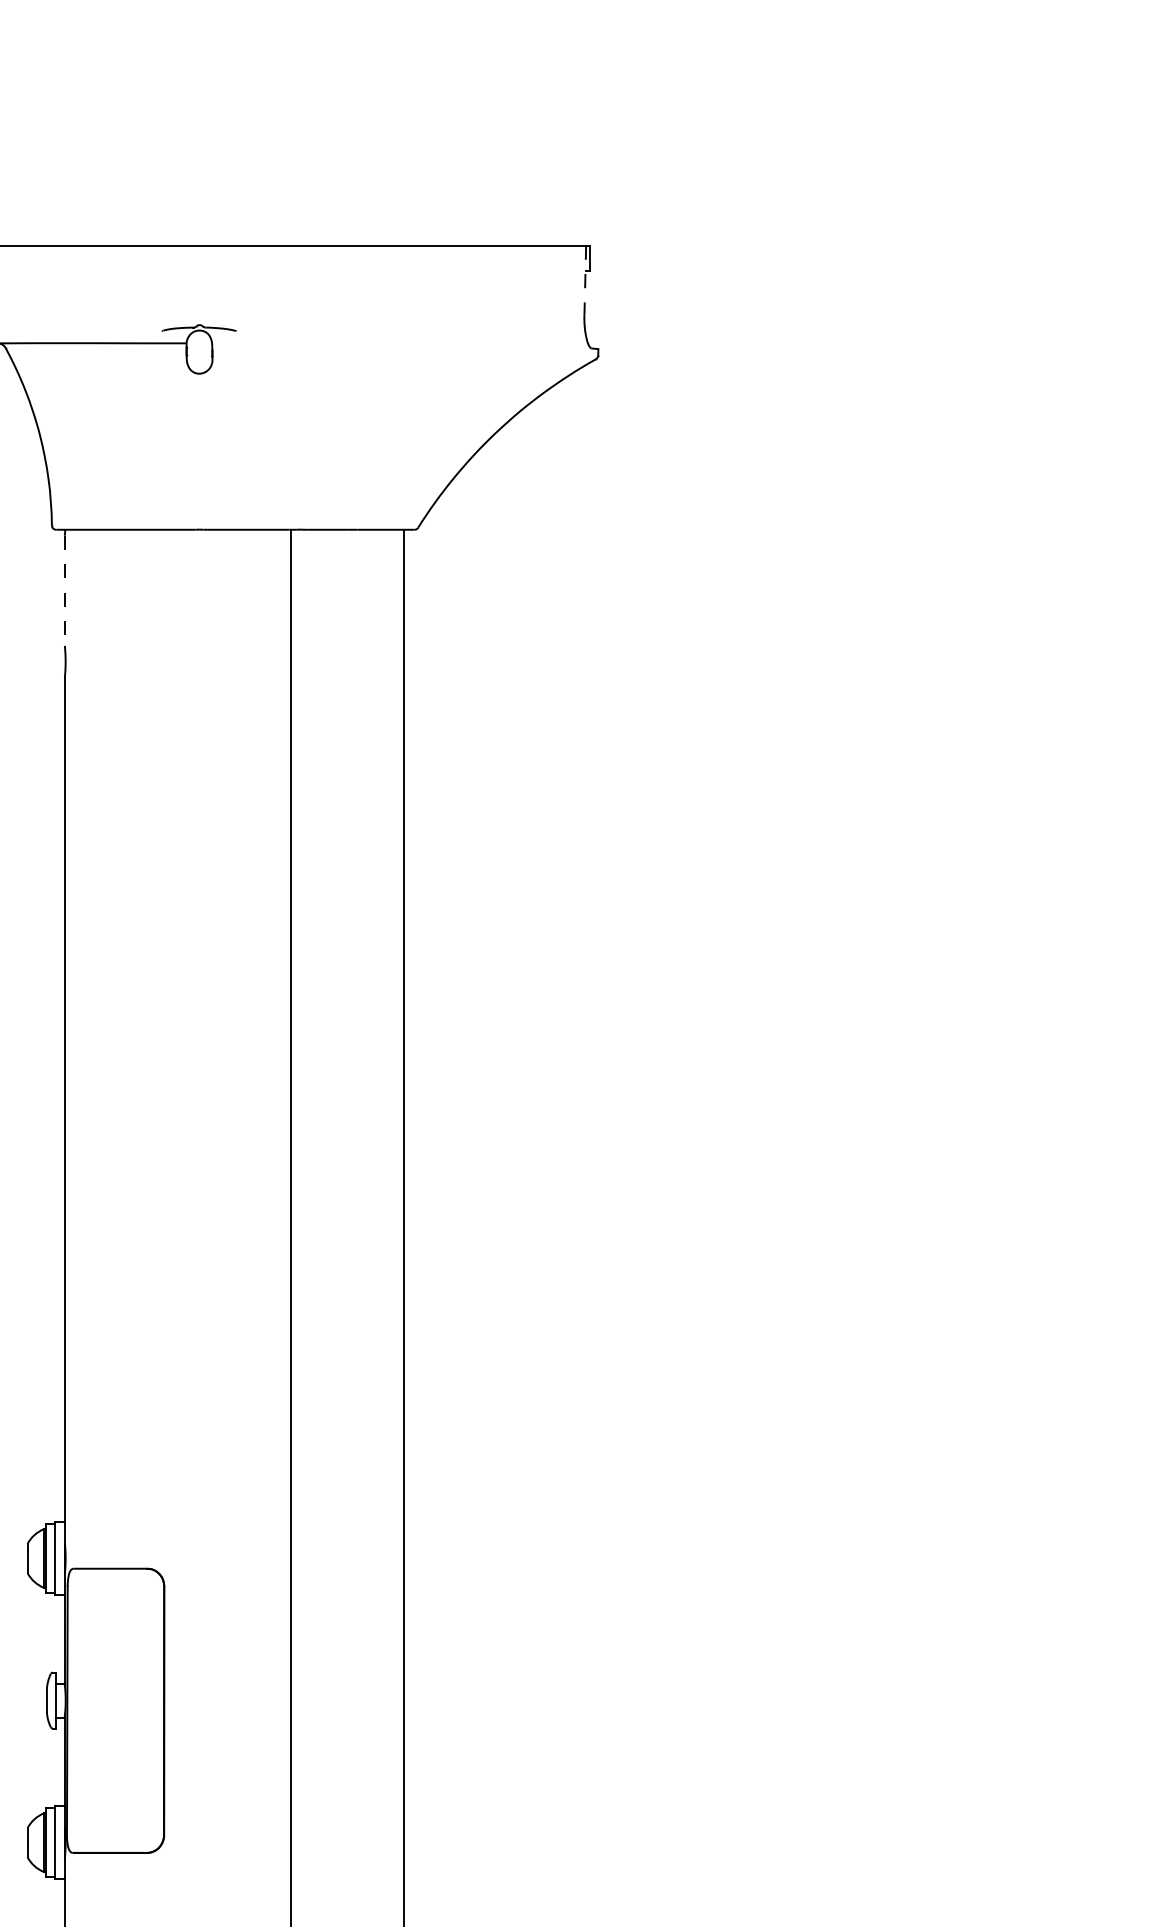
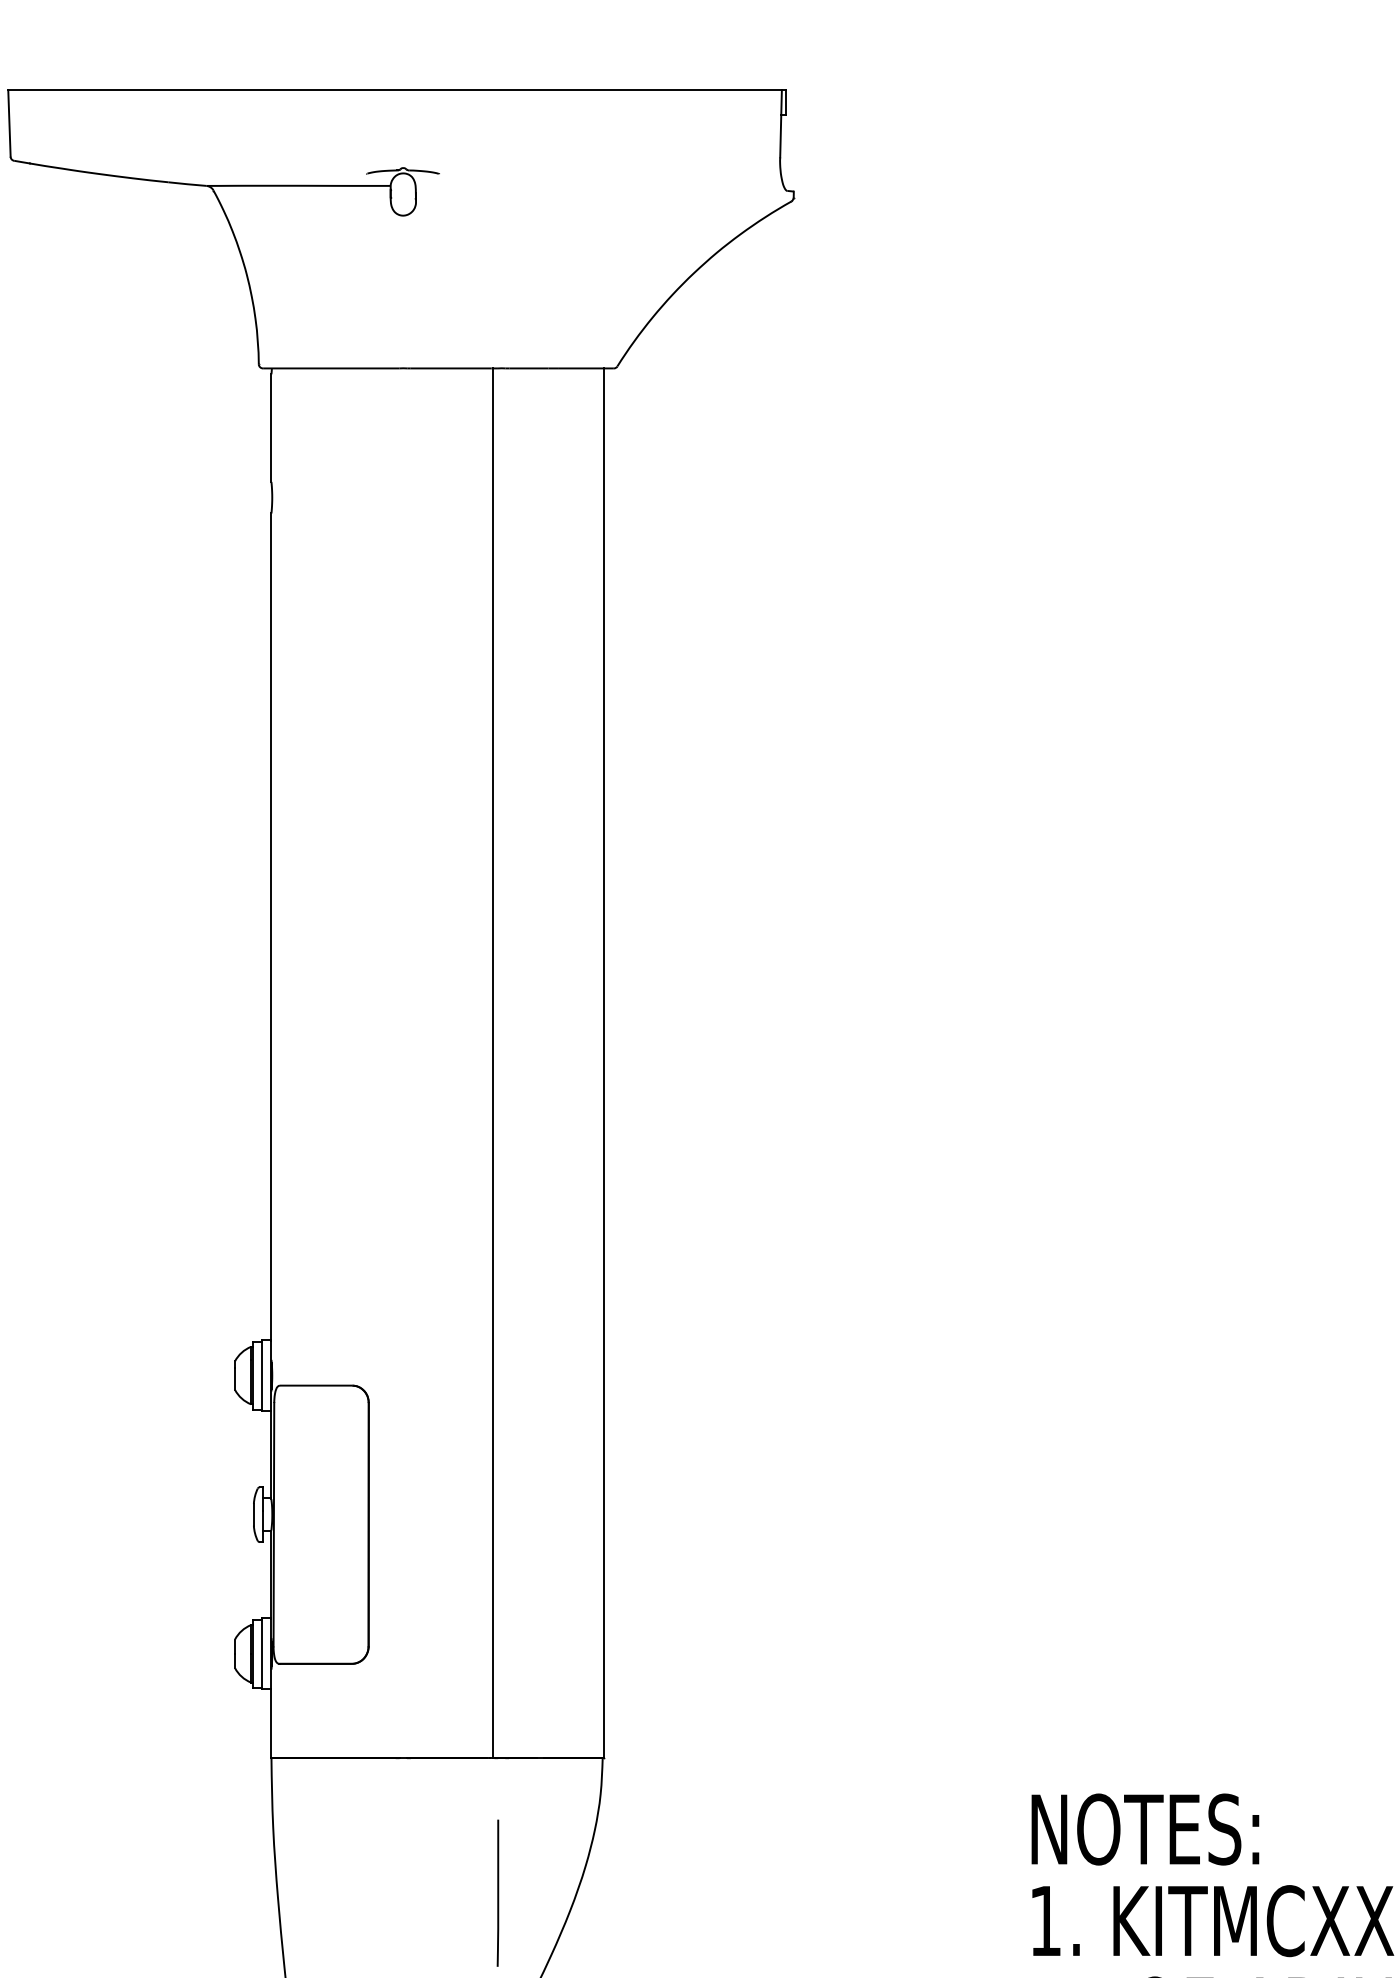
line: (585, 279) -> (781, 123), dashed -> solid
line: (64, 591) -> (271, 428), dashed -> solid

